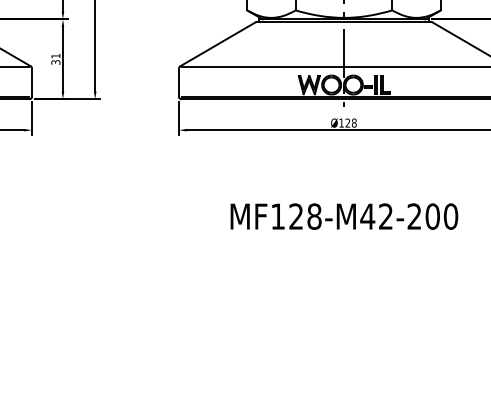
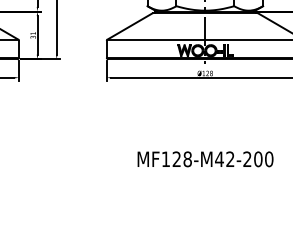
text: (344, 216) -> (205, 159), moved

